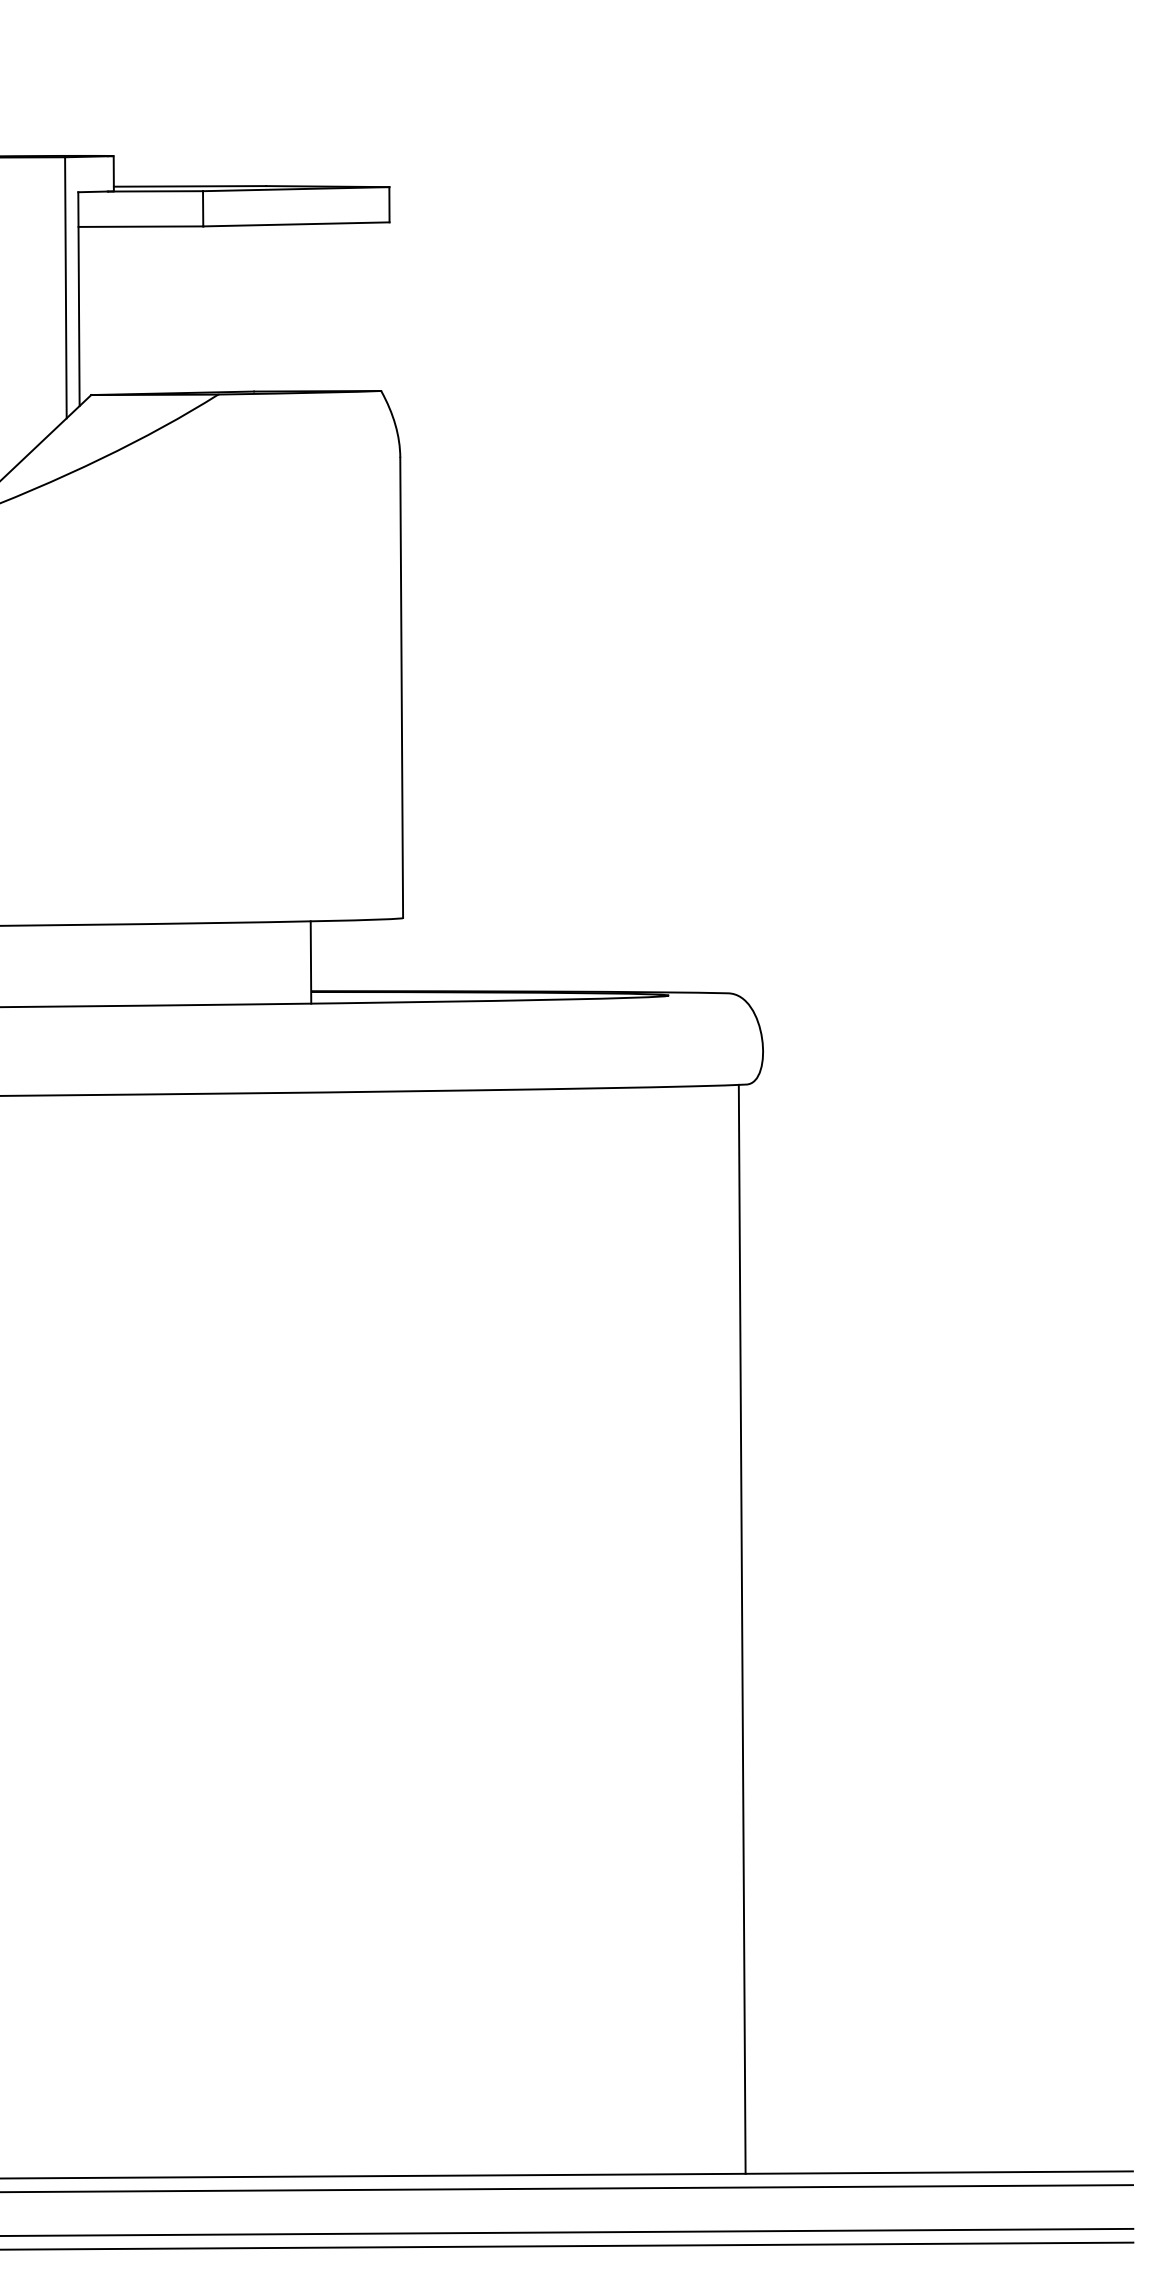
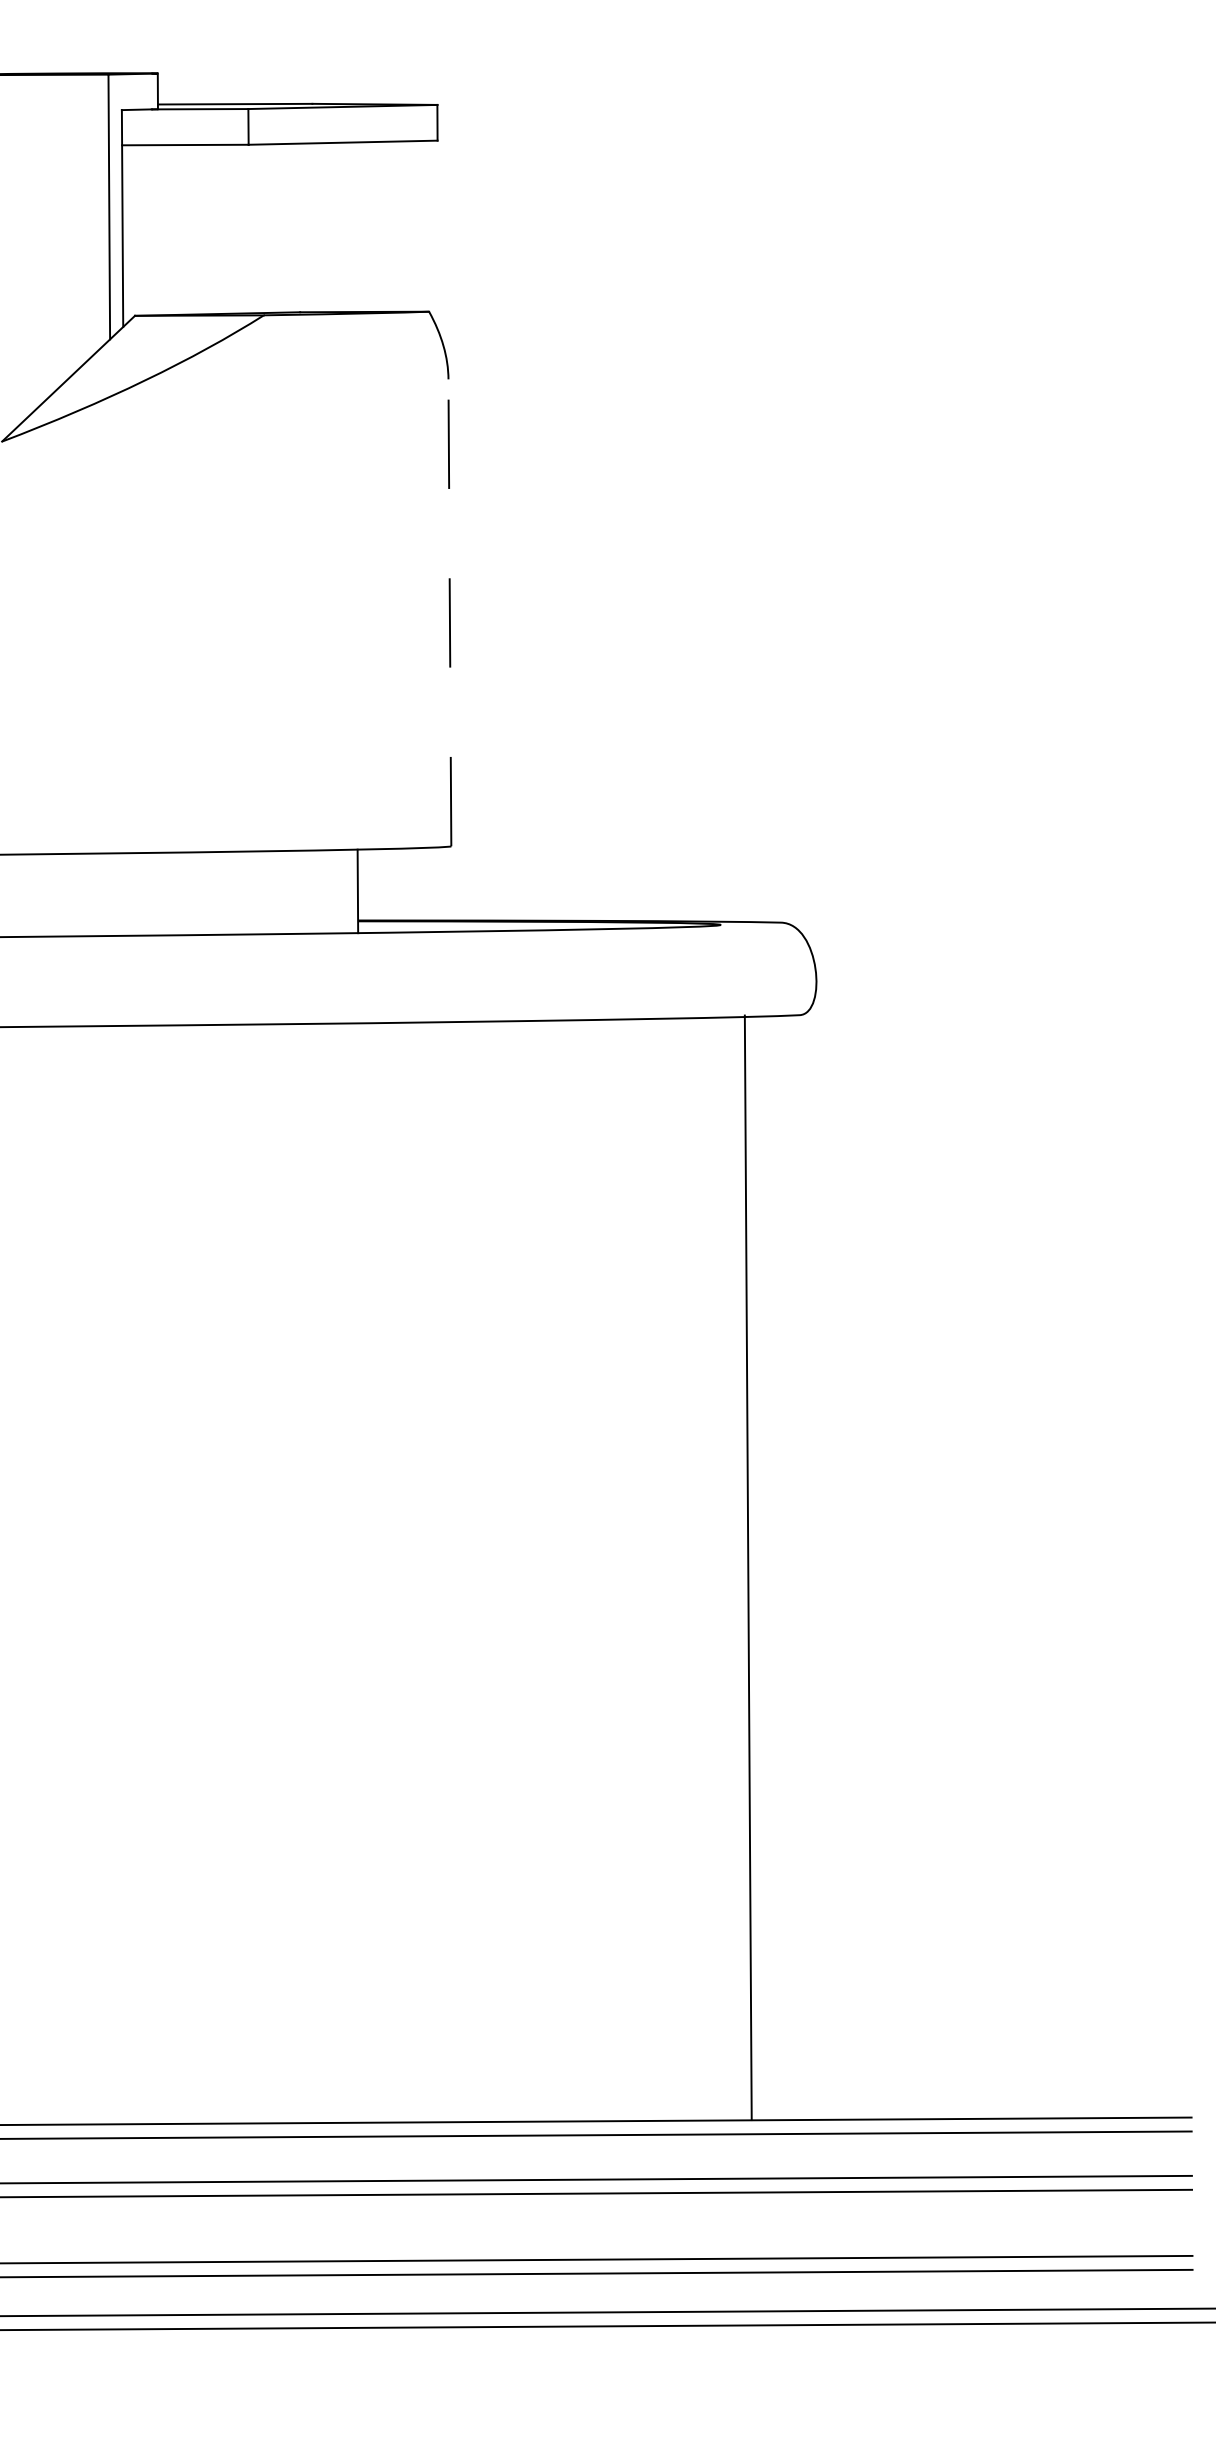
line: (401, 687) -> (449, 612), solid -> dashed
line: (741, 1629) -> (747, 1567), moved

